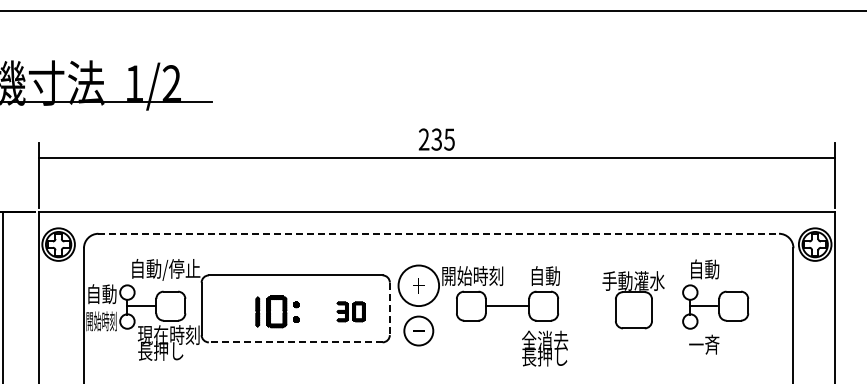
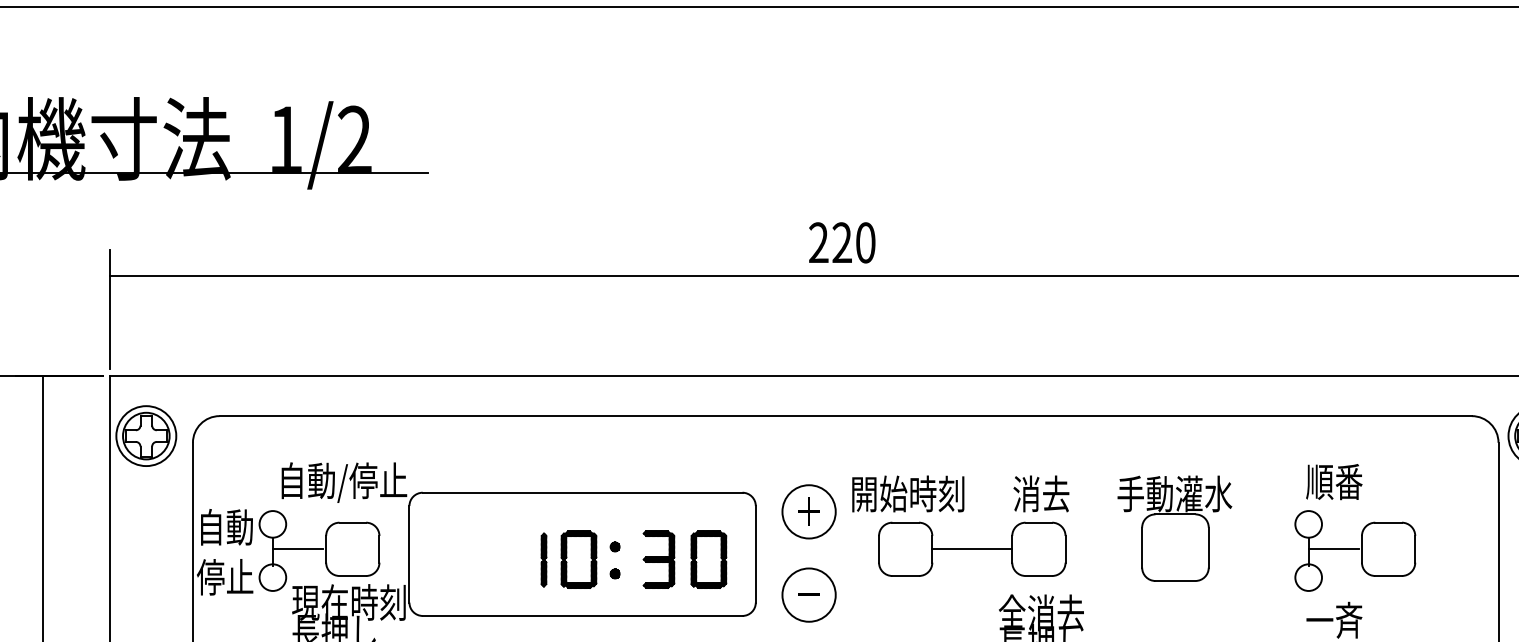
text: (442, 139) -> (852, 242), 235 -> 220
line: (439, 233) -> (847, 415), dashed -> solid
text: (704, 269) -> (1334, 481), 自動 -> 順番
text: (545, 275) -> (1042, 492), 自動 -> 消去
circle: (418, 285) -> (808, 511), size x0.71
part: (633, 300) -> (1174, 529), moved
line: (389, 309) -> (755, 555), dashed -> solid
part: (277, 311) -> (580, 559), moved
part: (350, 311) -> (683, 559), size x1.67
text: (101, 321) -> (225, 577), 開始時刻 -> 停止
line: (295, 342) -> (582, 616), dashed -> solid

